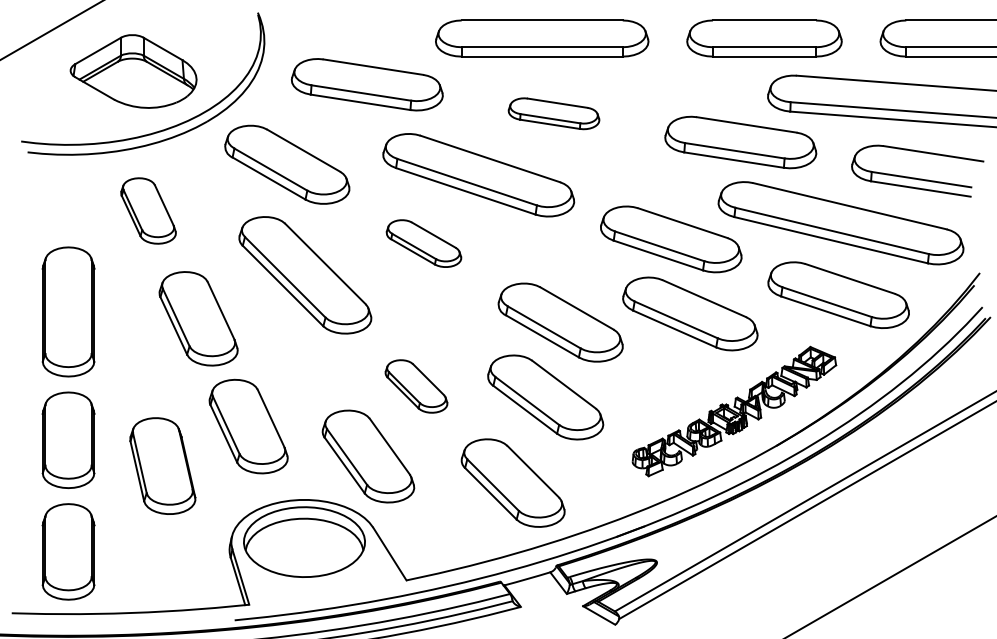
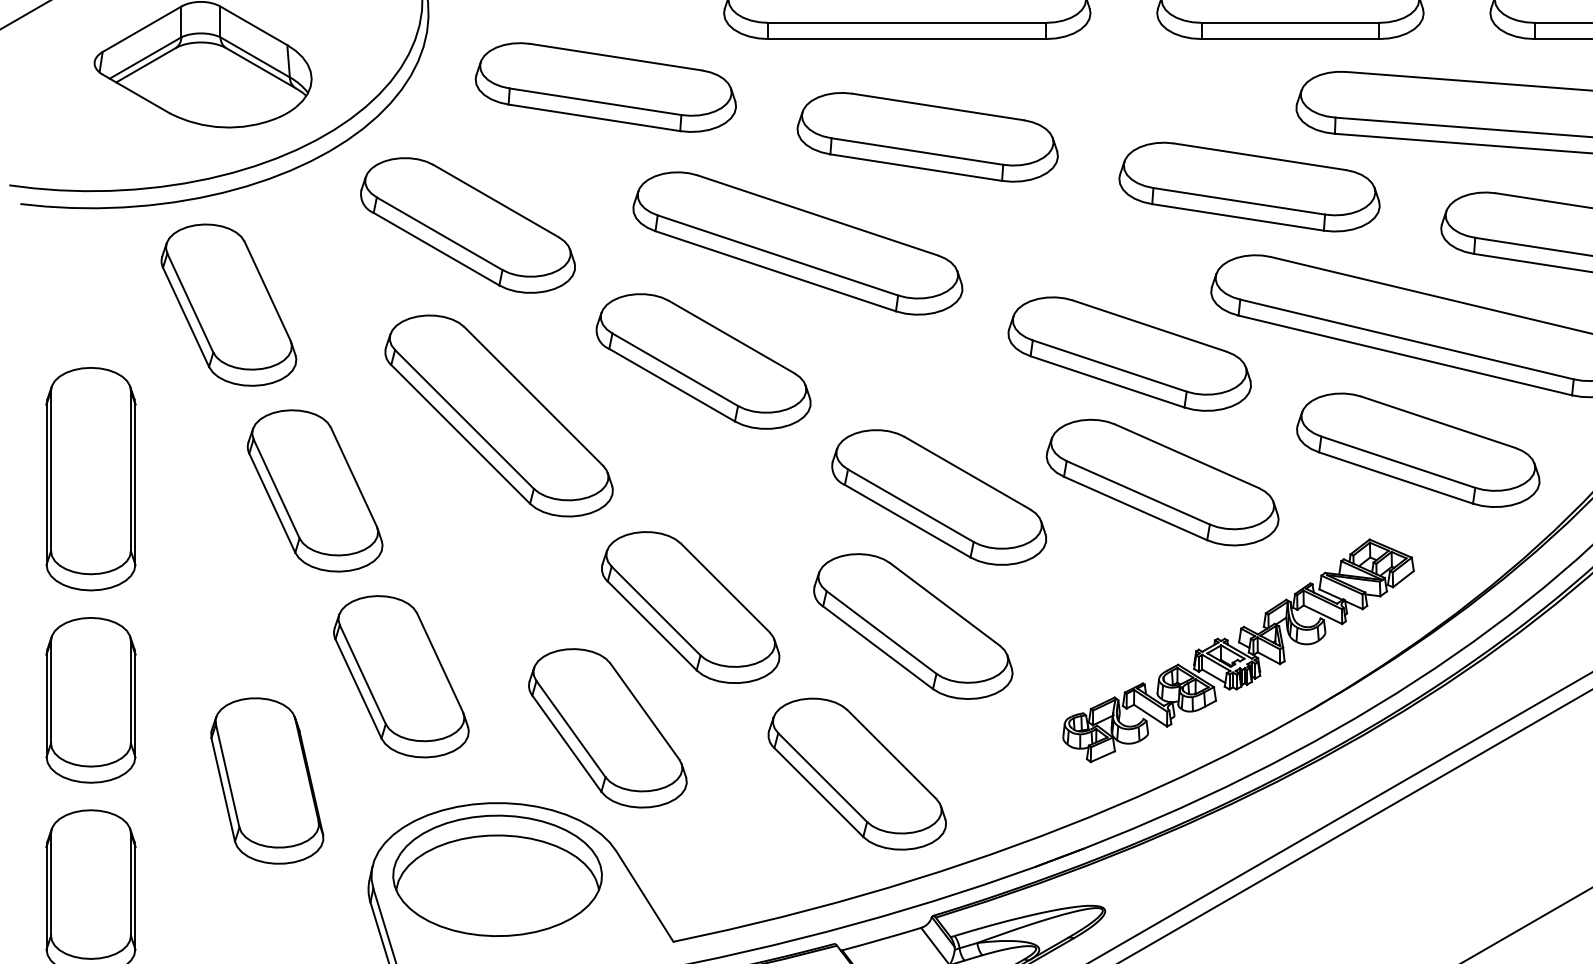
part: (553, 113) -> (926, 137), size x1.67
part: (148, 210) -> (228, 304), size x1.43
part: (423, 243) -> (702, 361), size x1.67
part: (416, 386) -> (690, 607), size x1.67
part: (162, 465) -> (266, 779), moved

